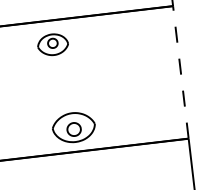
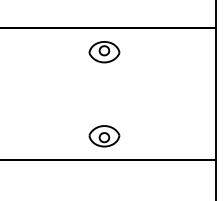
part: (53, 45) -> (104, 52), moved
line: (181, 71) -> (216, 93), dashed -> solid
part: (74, 127) -> (104, 136), size x0.71

